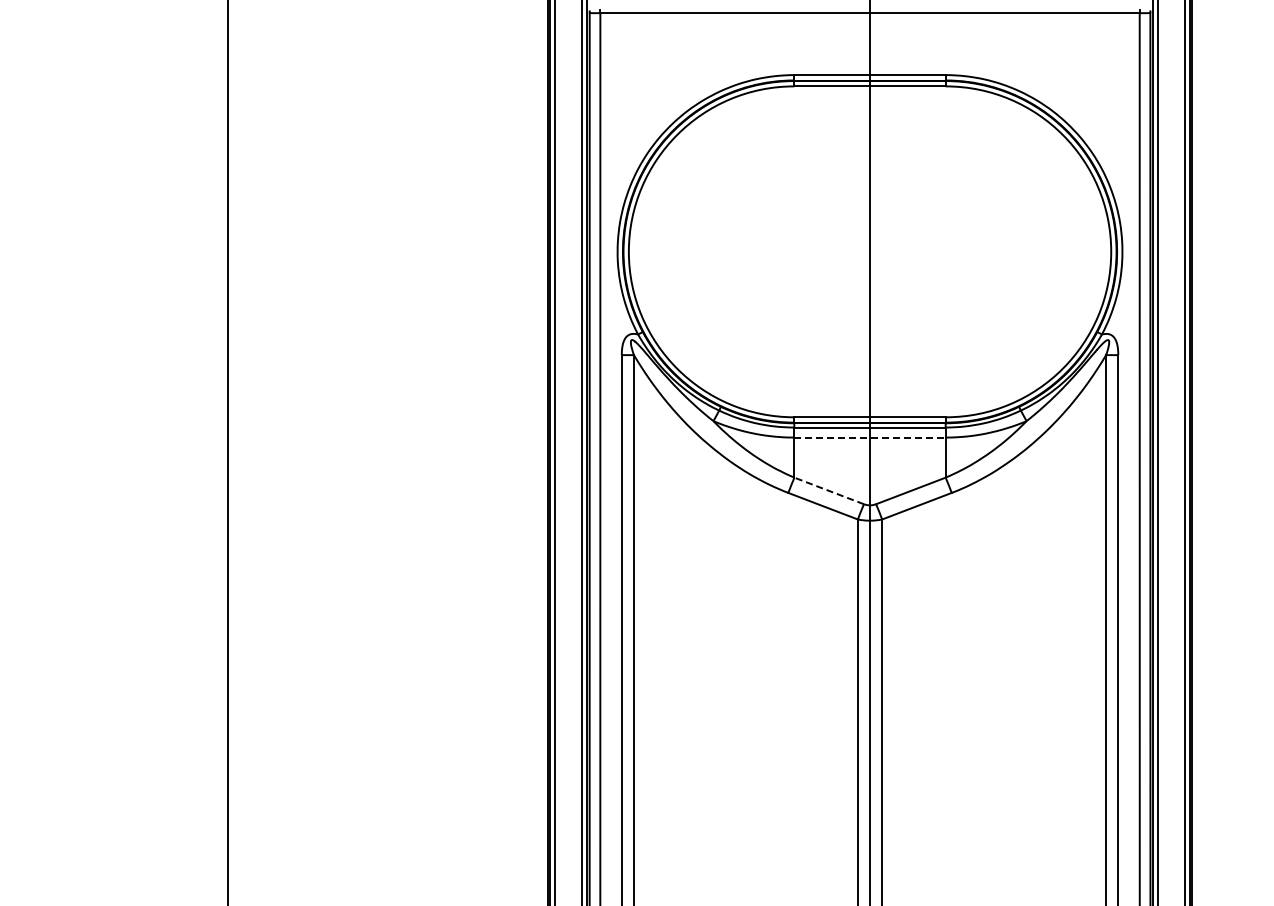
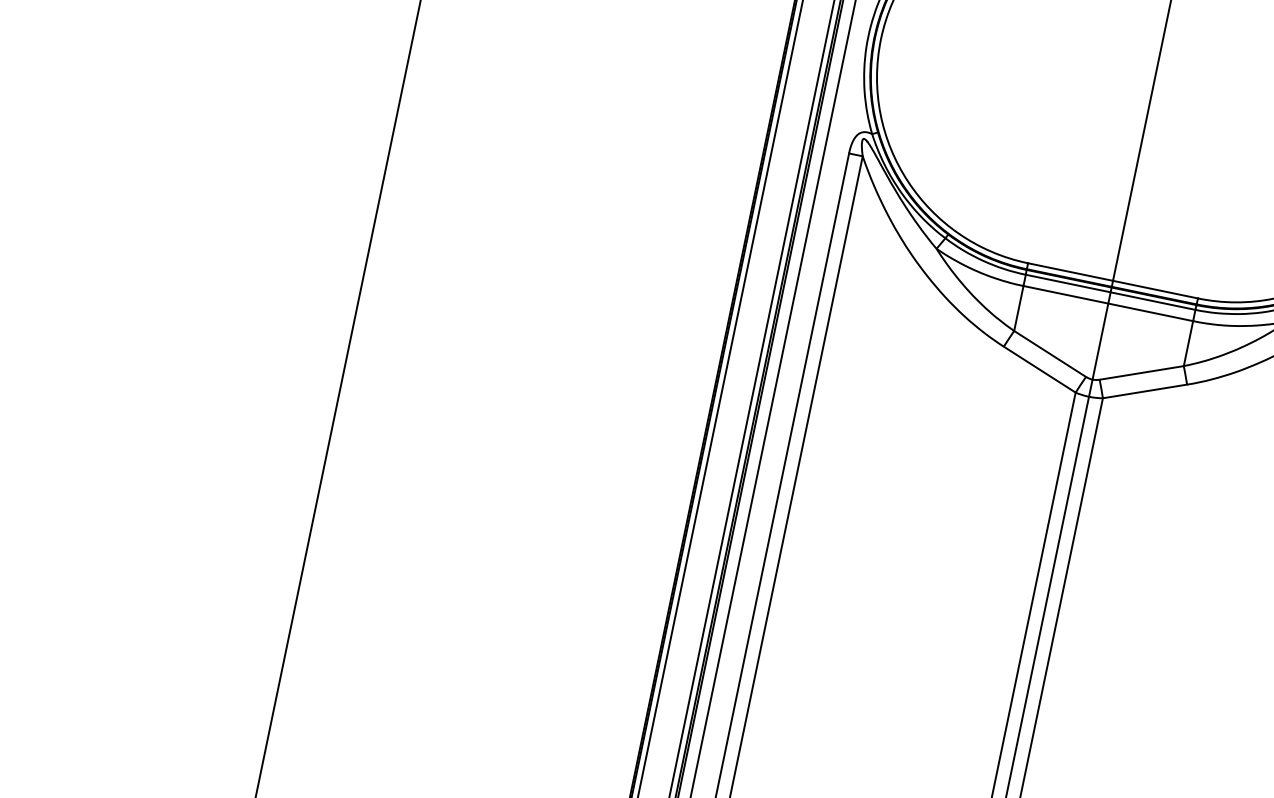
line: (870, 437) -> (1108, 303), dashed -> solid
line: (828, 490) -> (1049, 353), dashed -> solid

